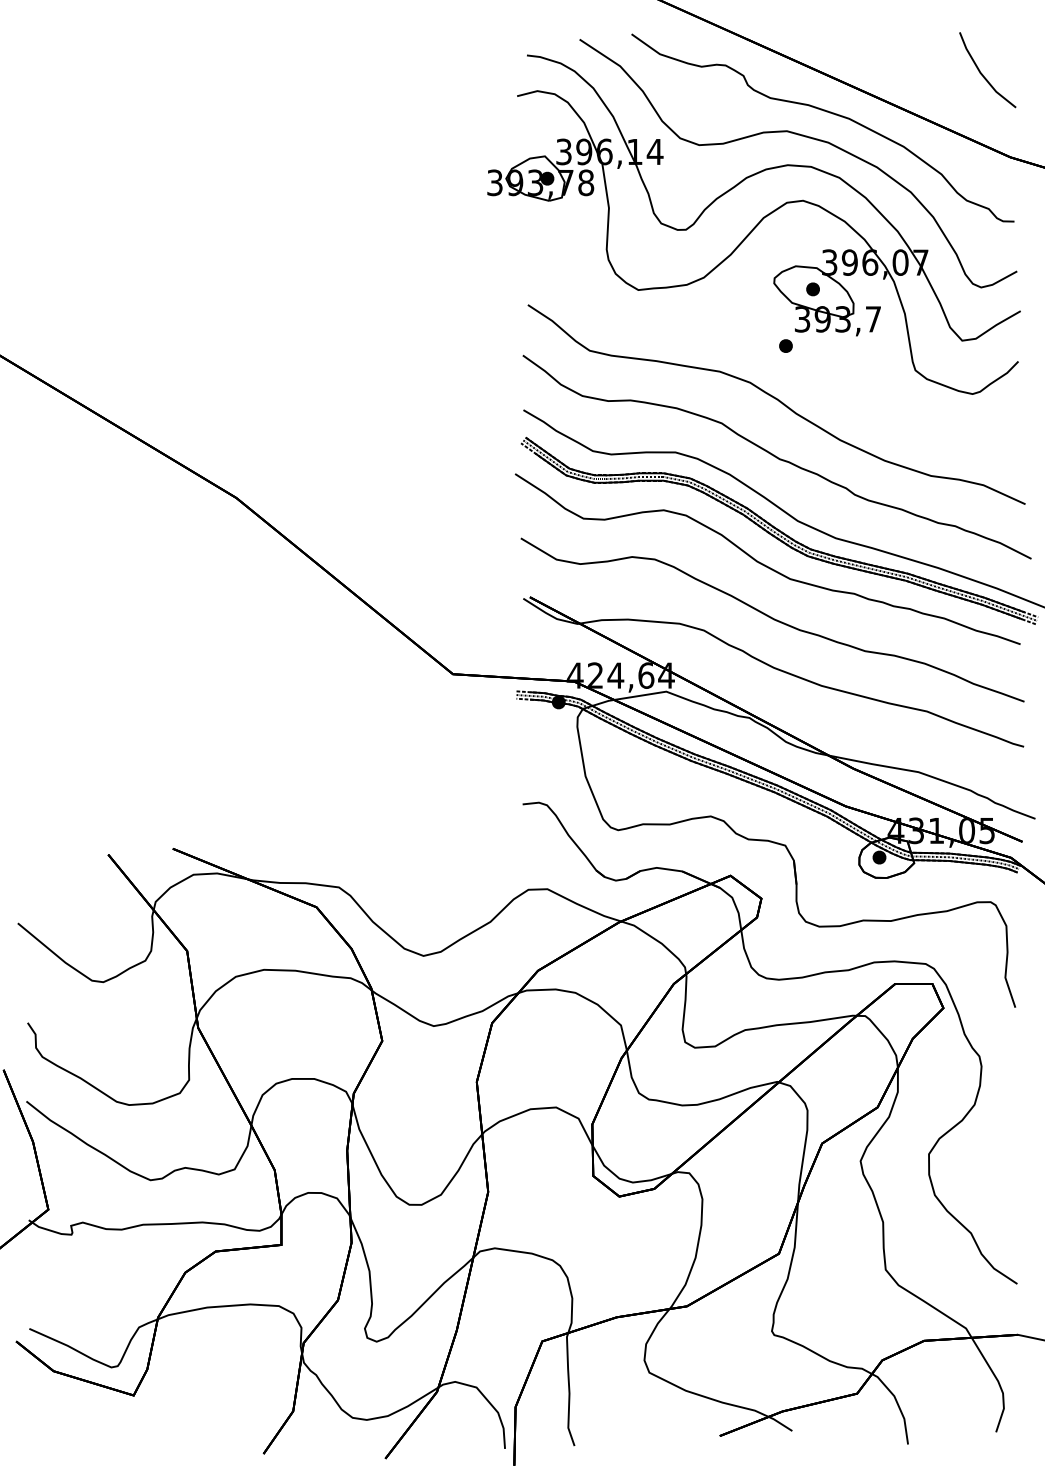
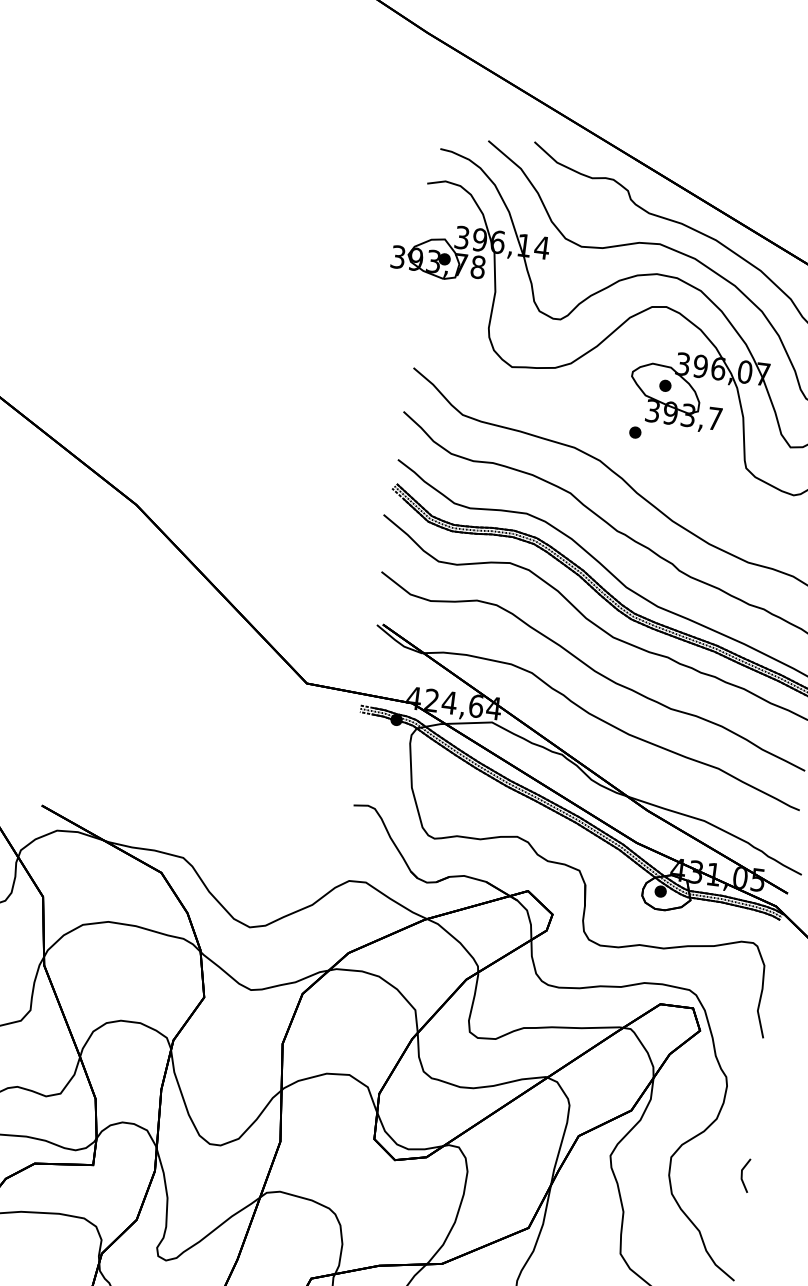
line: (1011, 1163) -> (742, 1174), added

